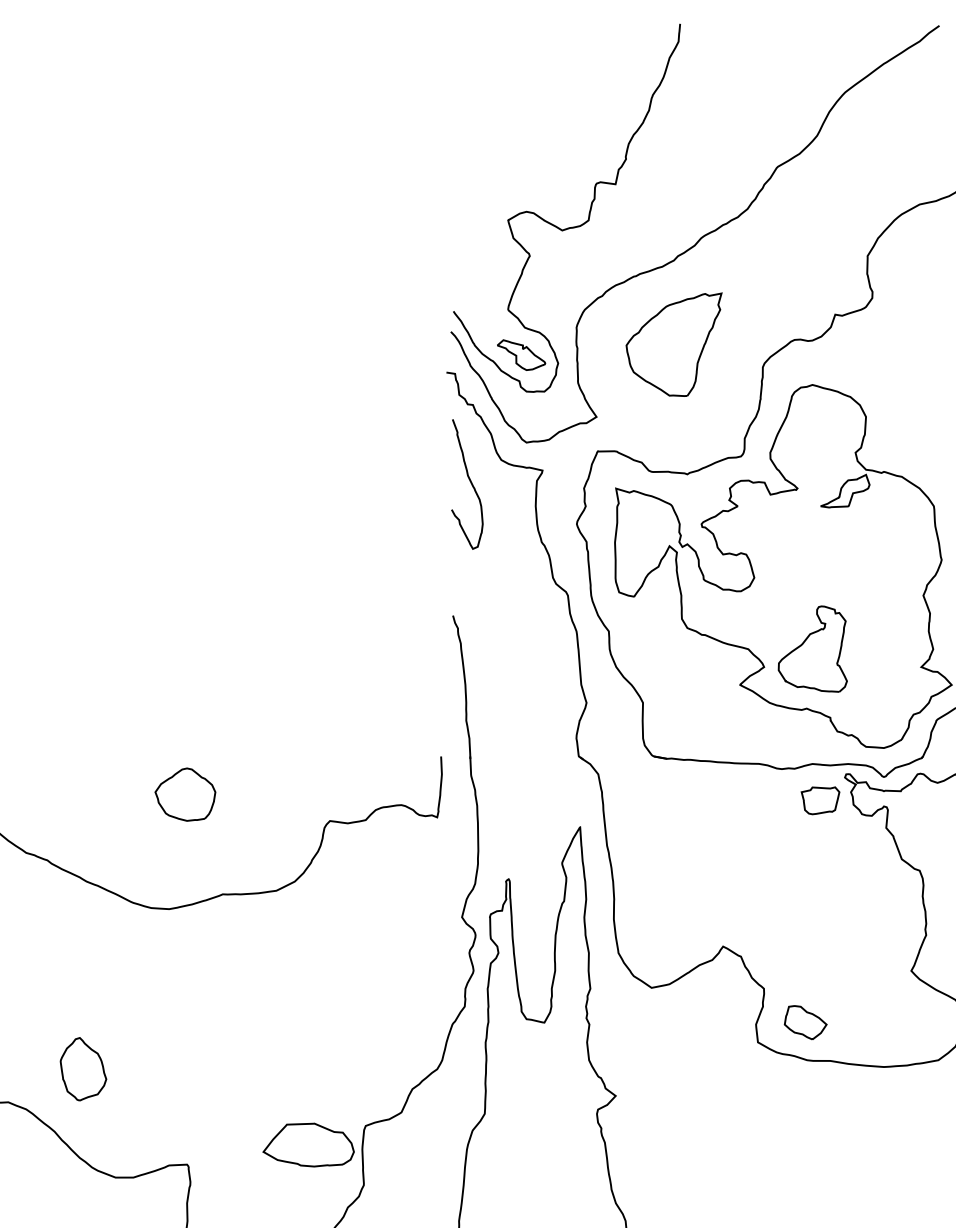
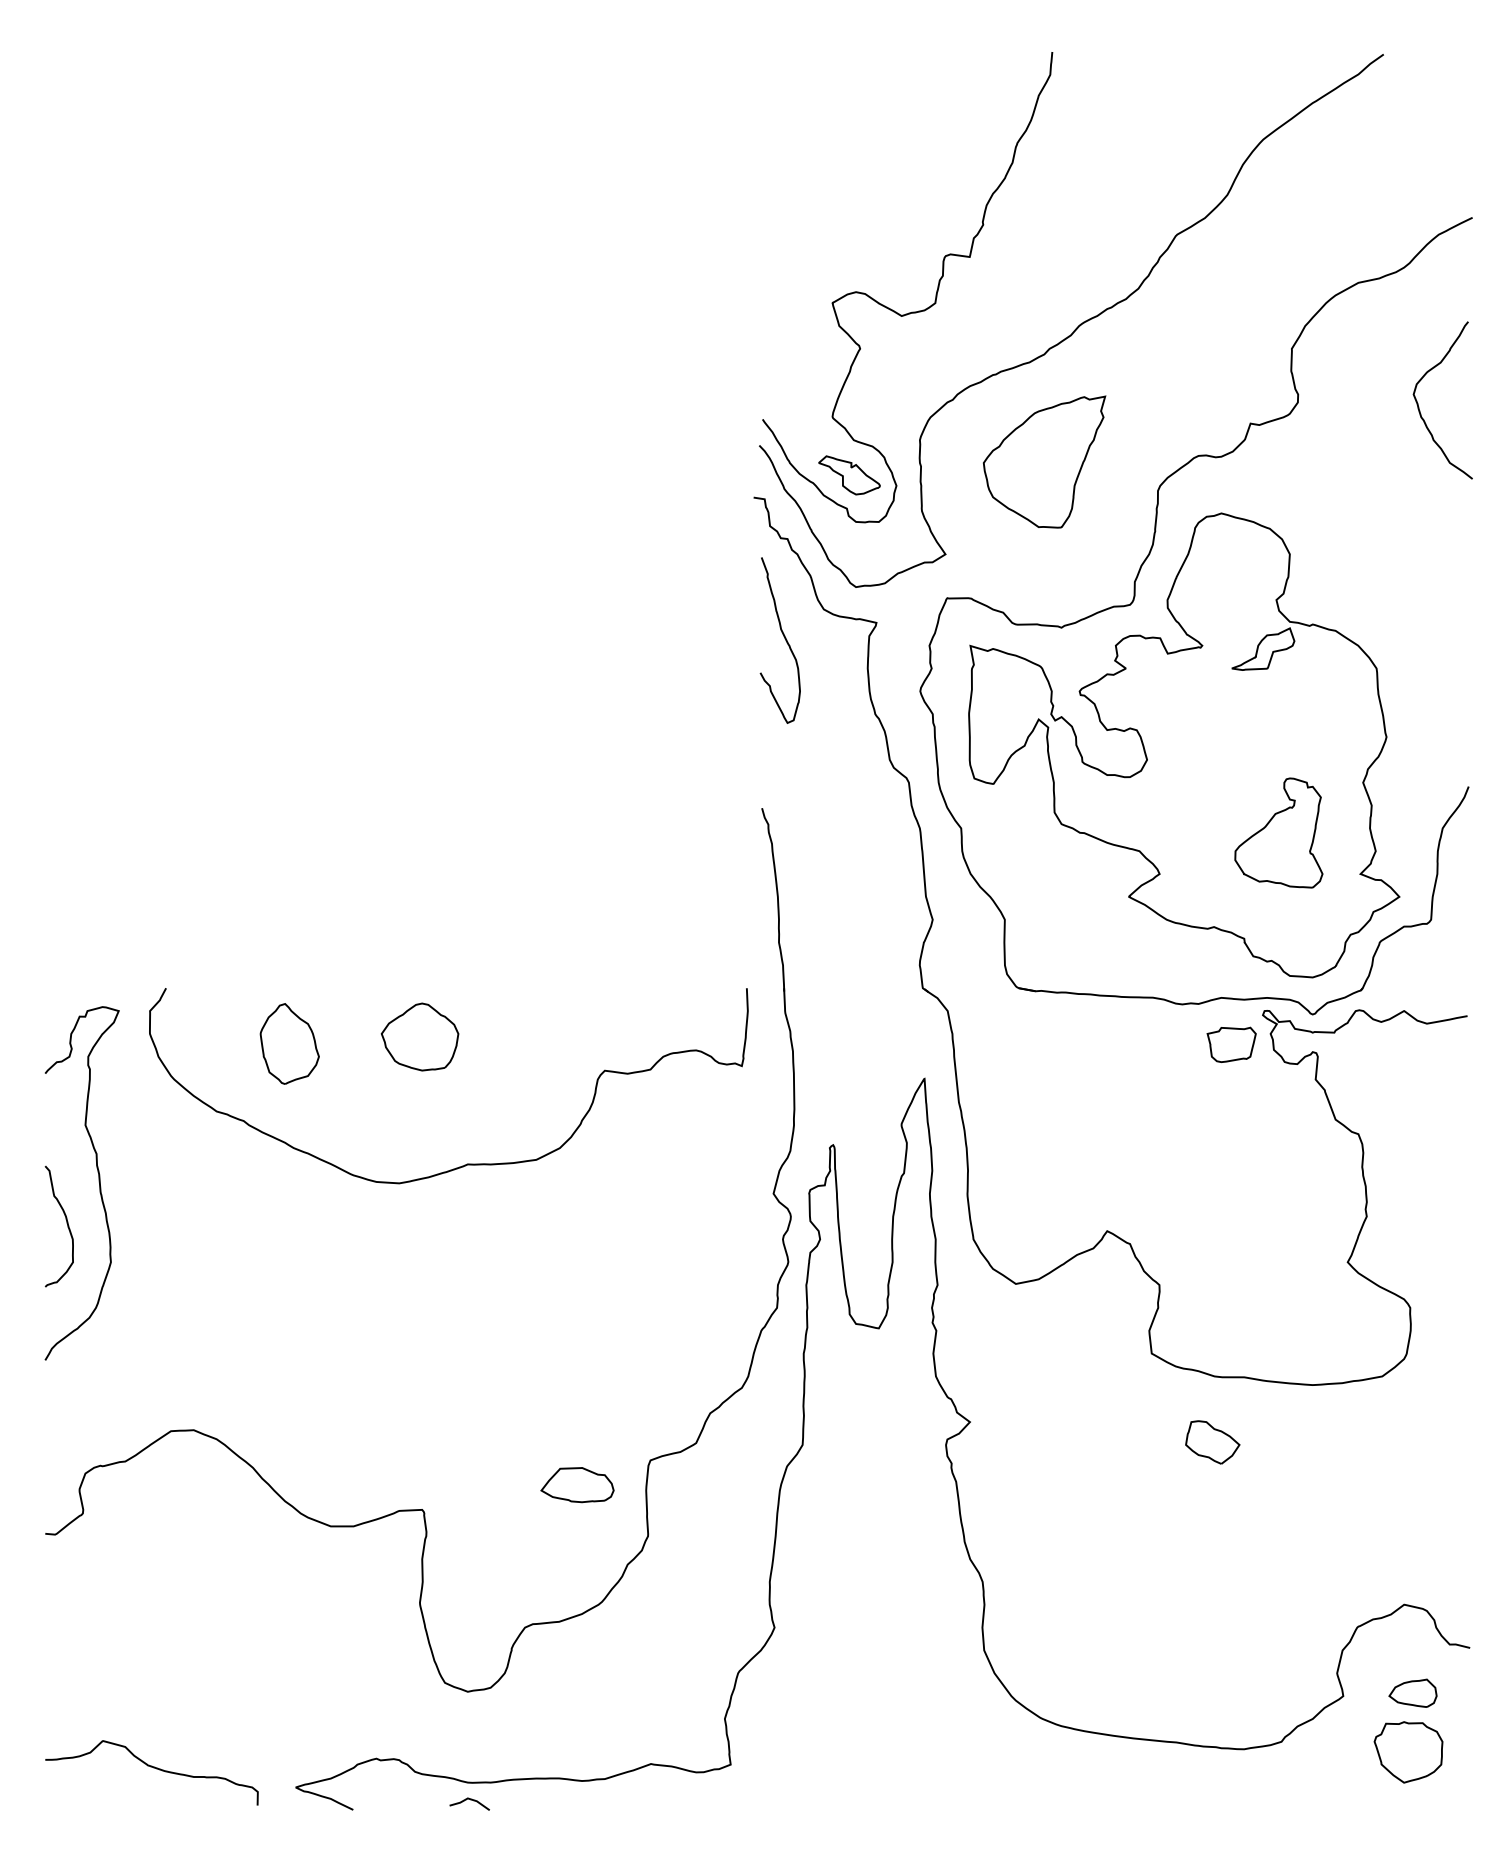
part: (812, 648) -> (1278, 832), moved
part: (805, 1022) -> (1212, 1442), moved
part: (83, 1068) -> (289, 1043), moved
part: (308, 1145) -> (577, 1485), size x0.62

